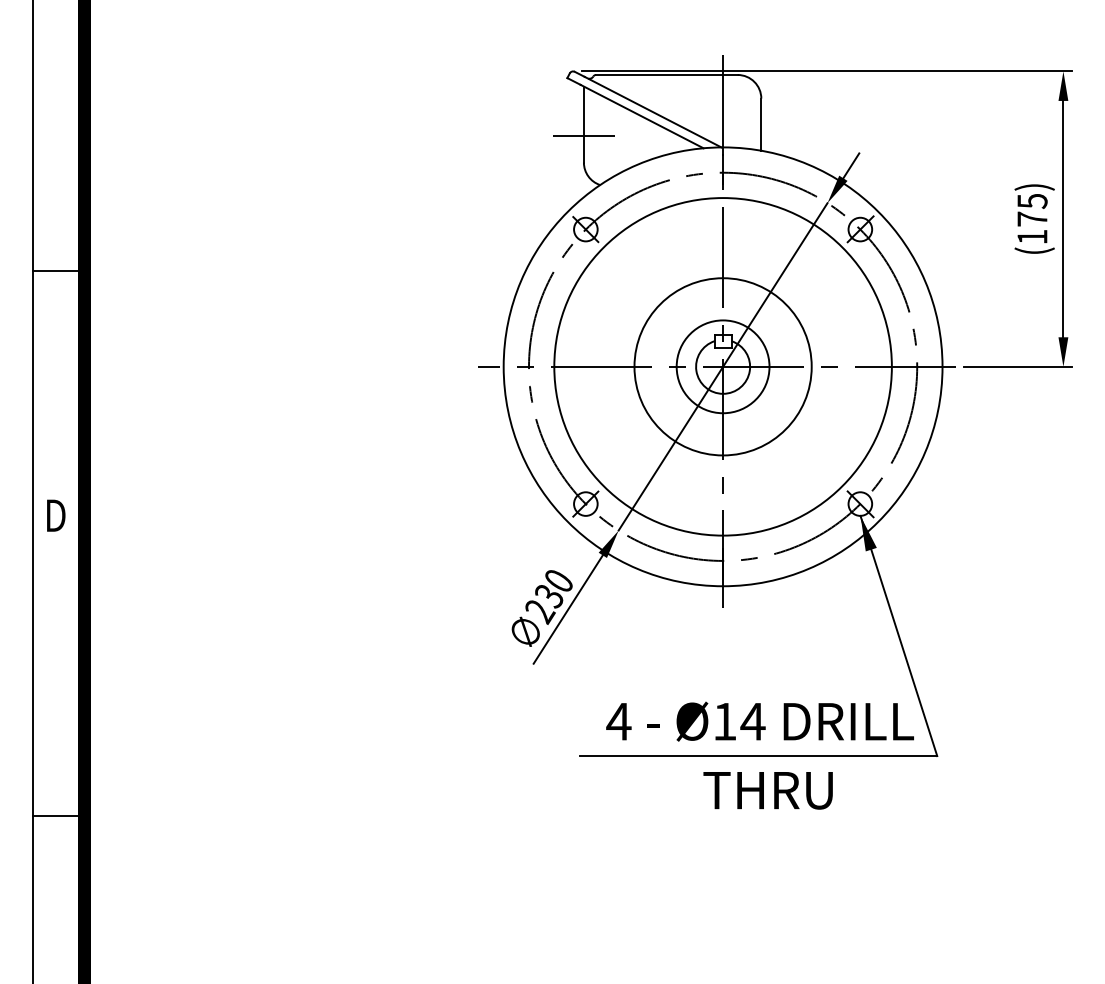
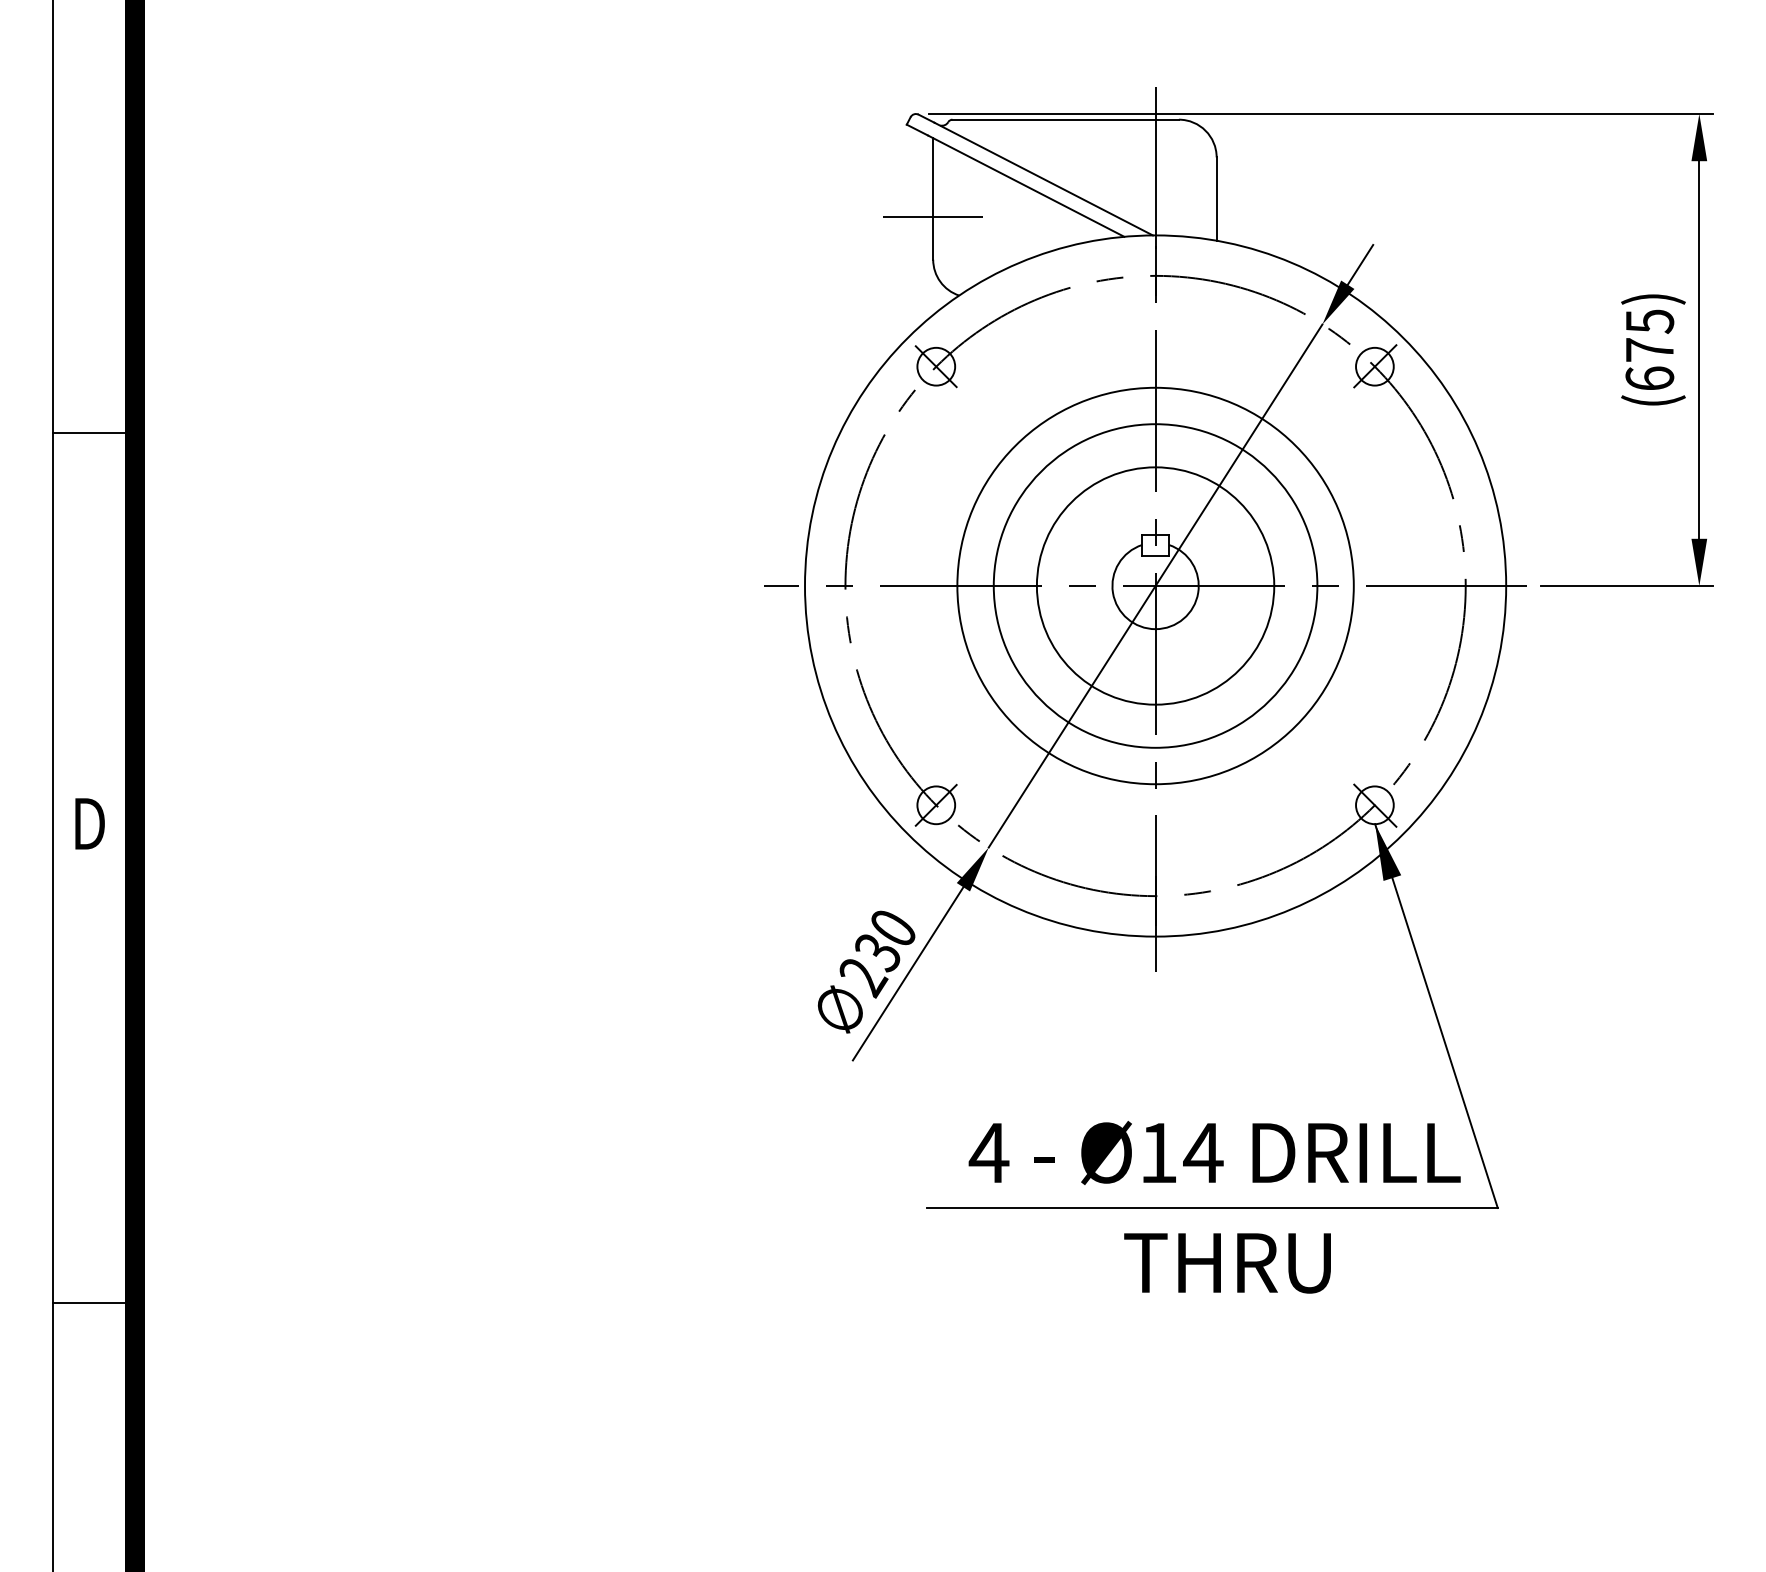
text: (1032, 236) -> (1649, 377), (175) -> (675)
circle: (722, 366) -> (1154, 585), size x0.6
circle: (722, 366) -> (1154, 585), size x1.4
circle: (722, 366) -> (1154, 585), size x1.6

